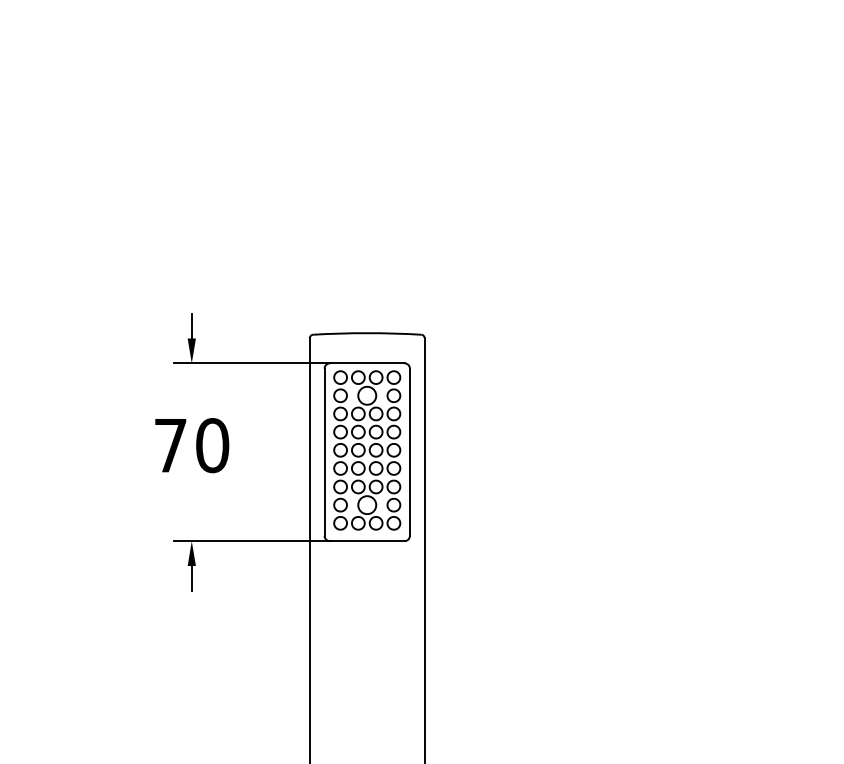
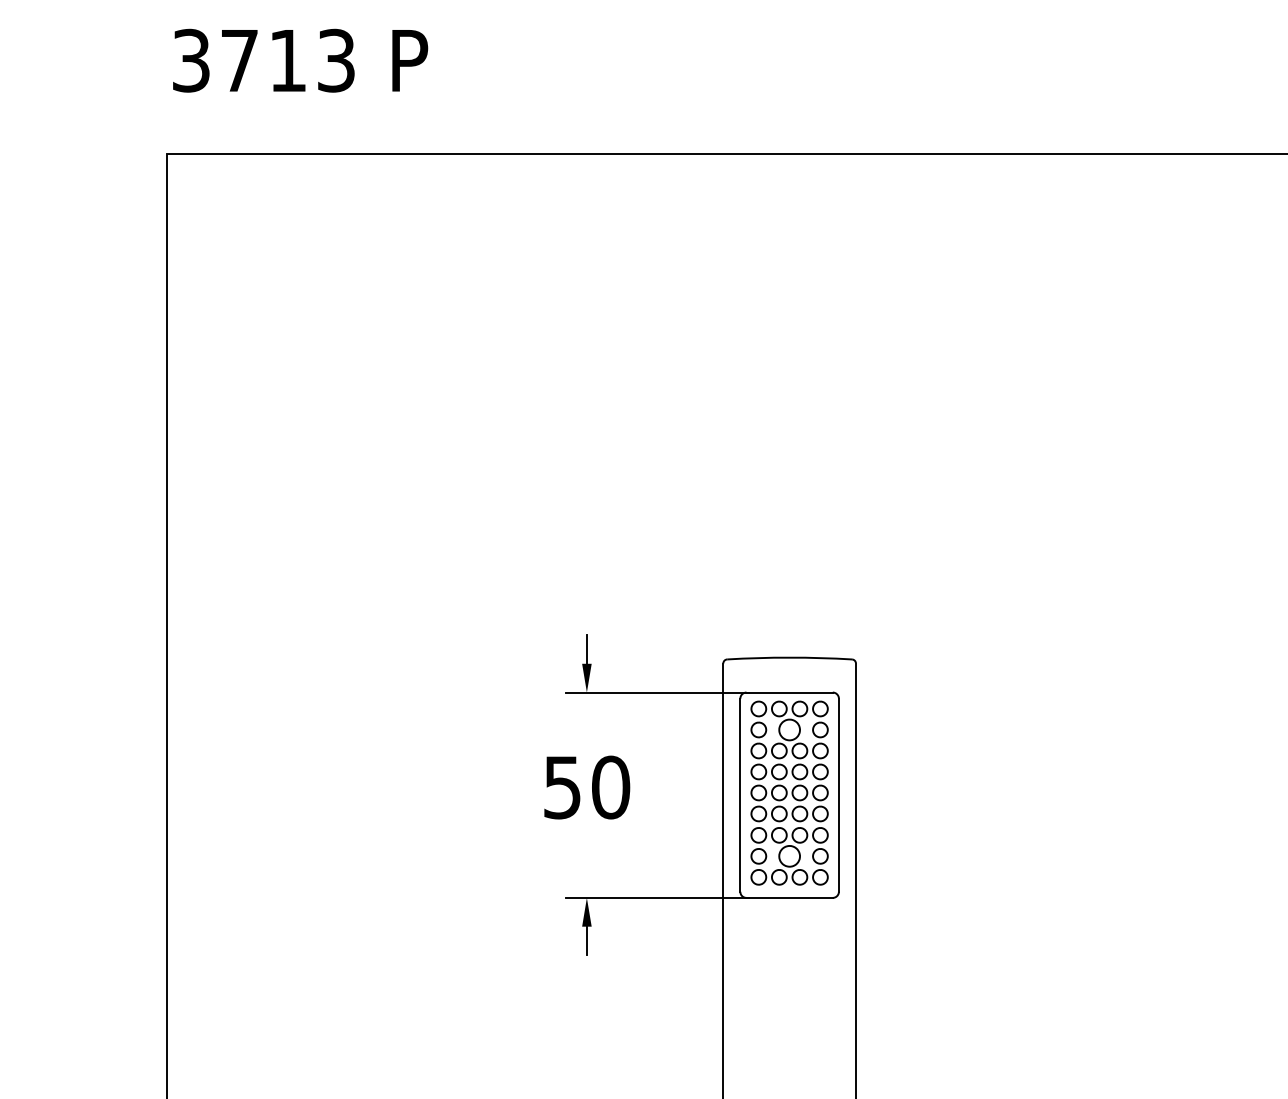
text: (170, 445) -> (562, 787), 70 -> 50

